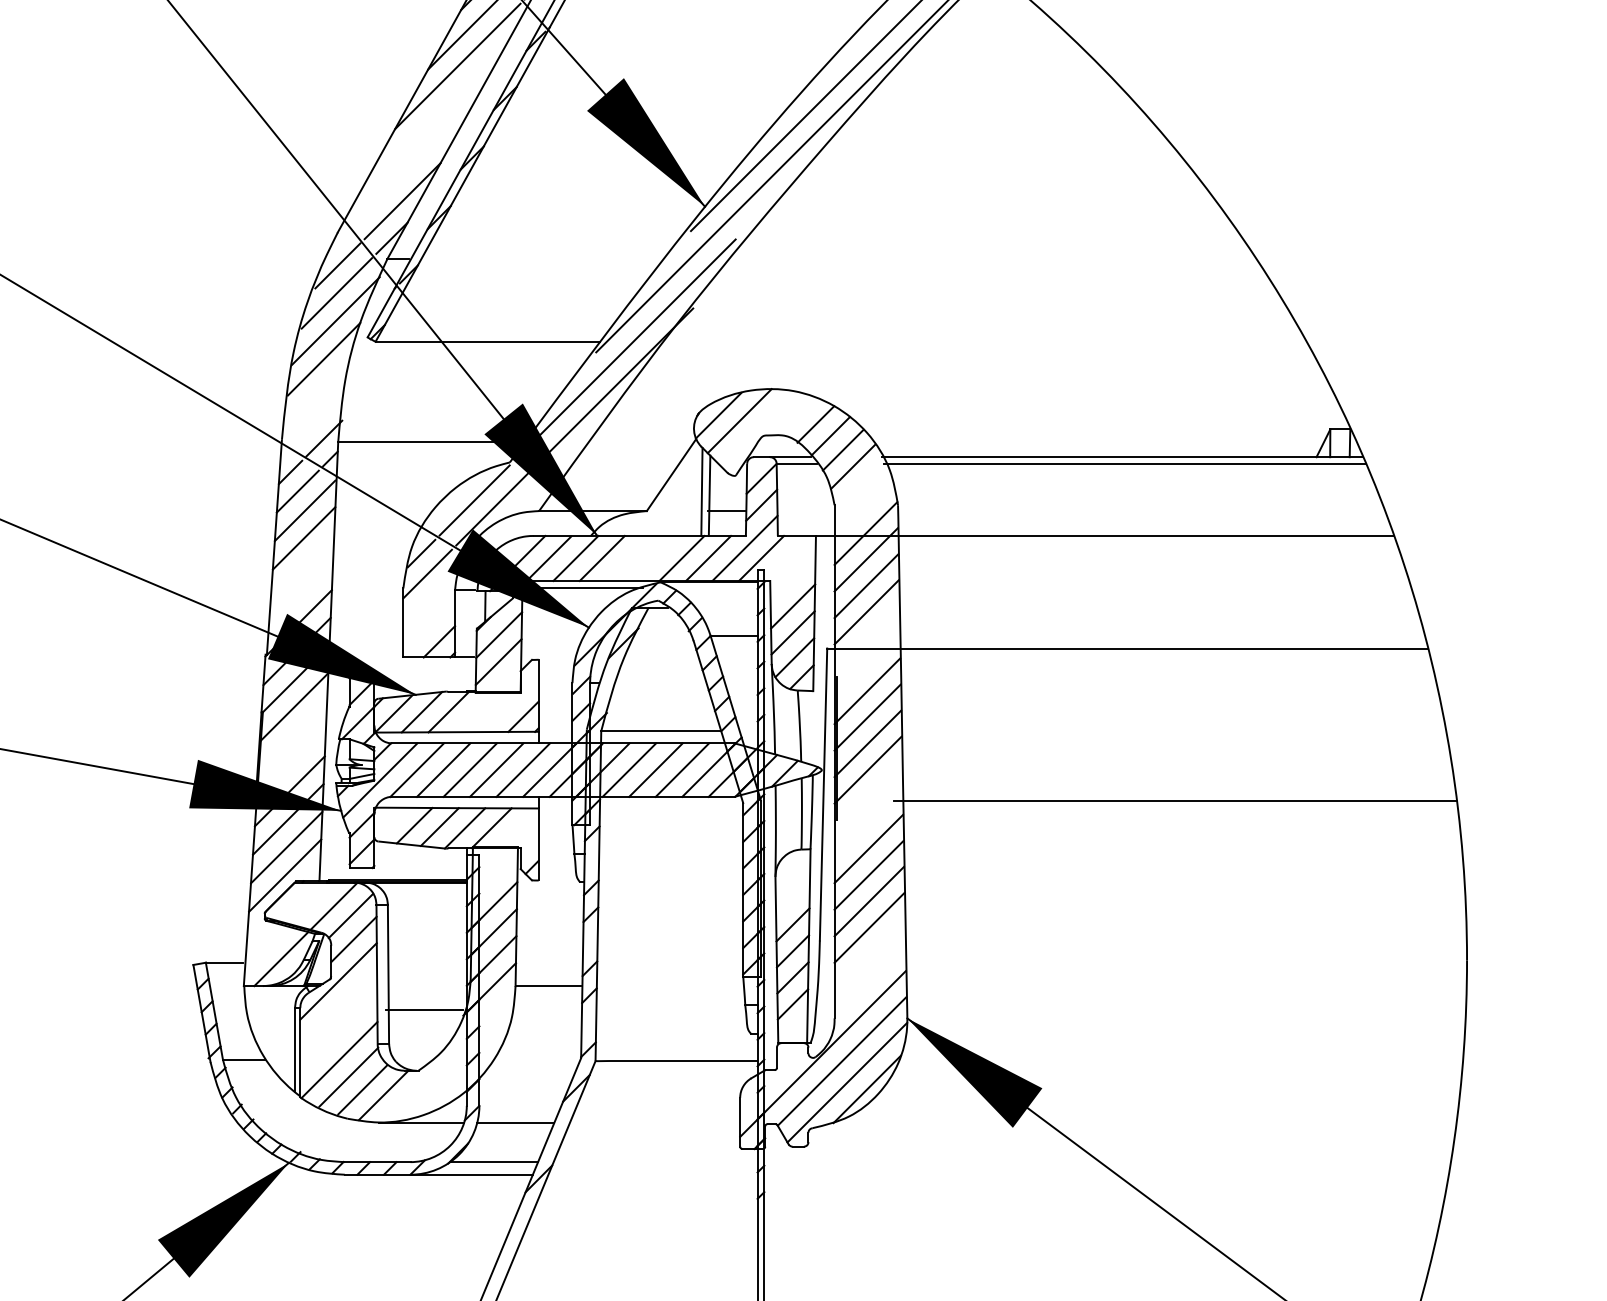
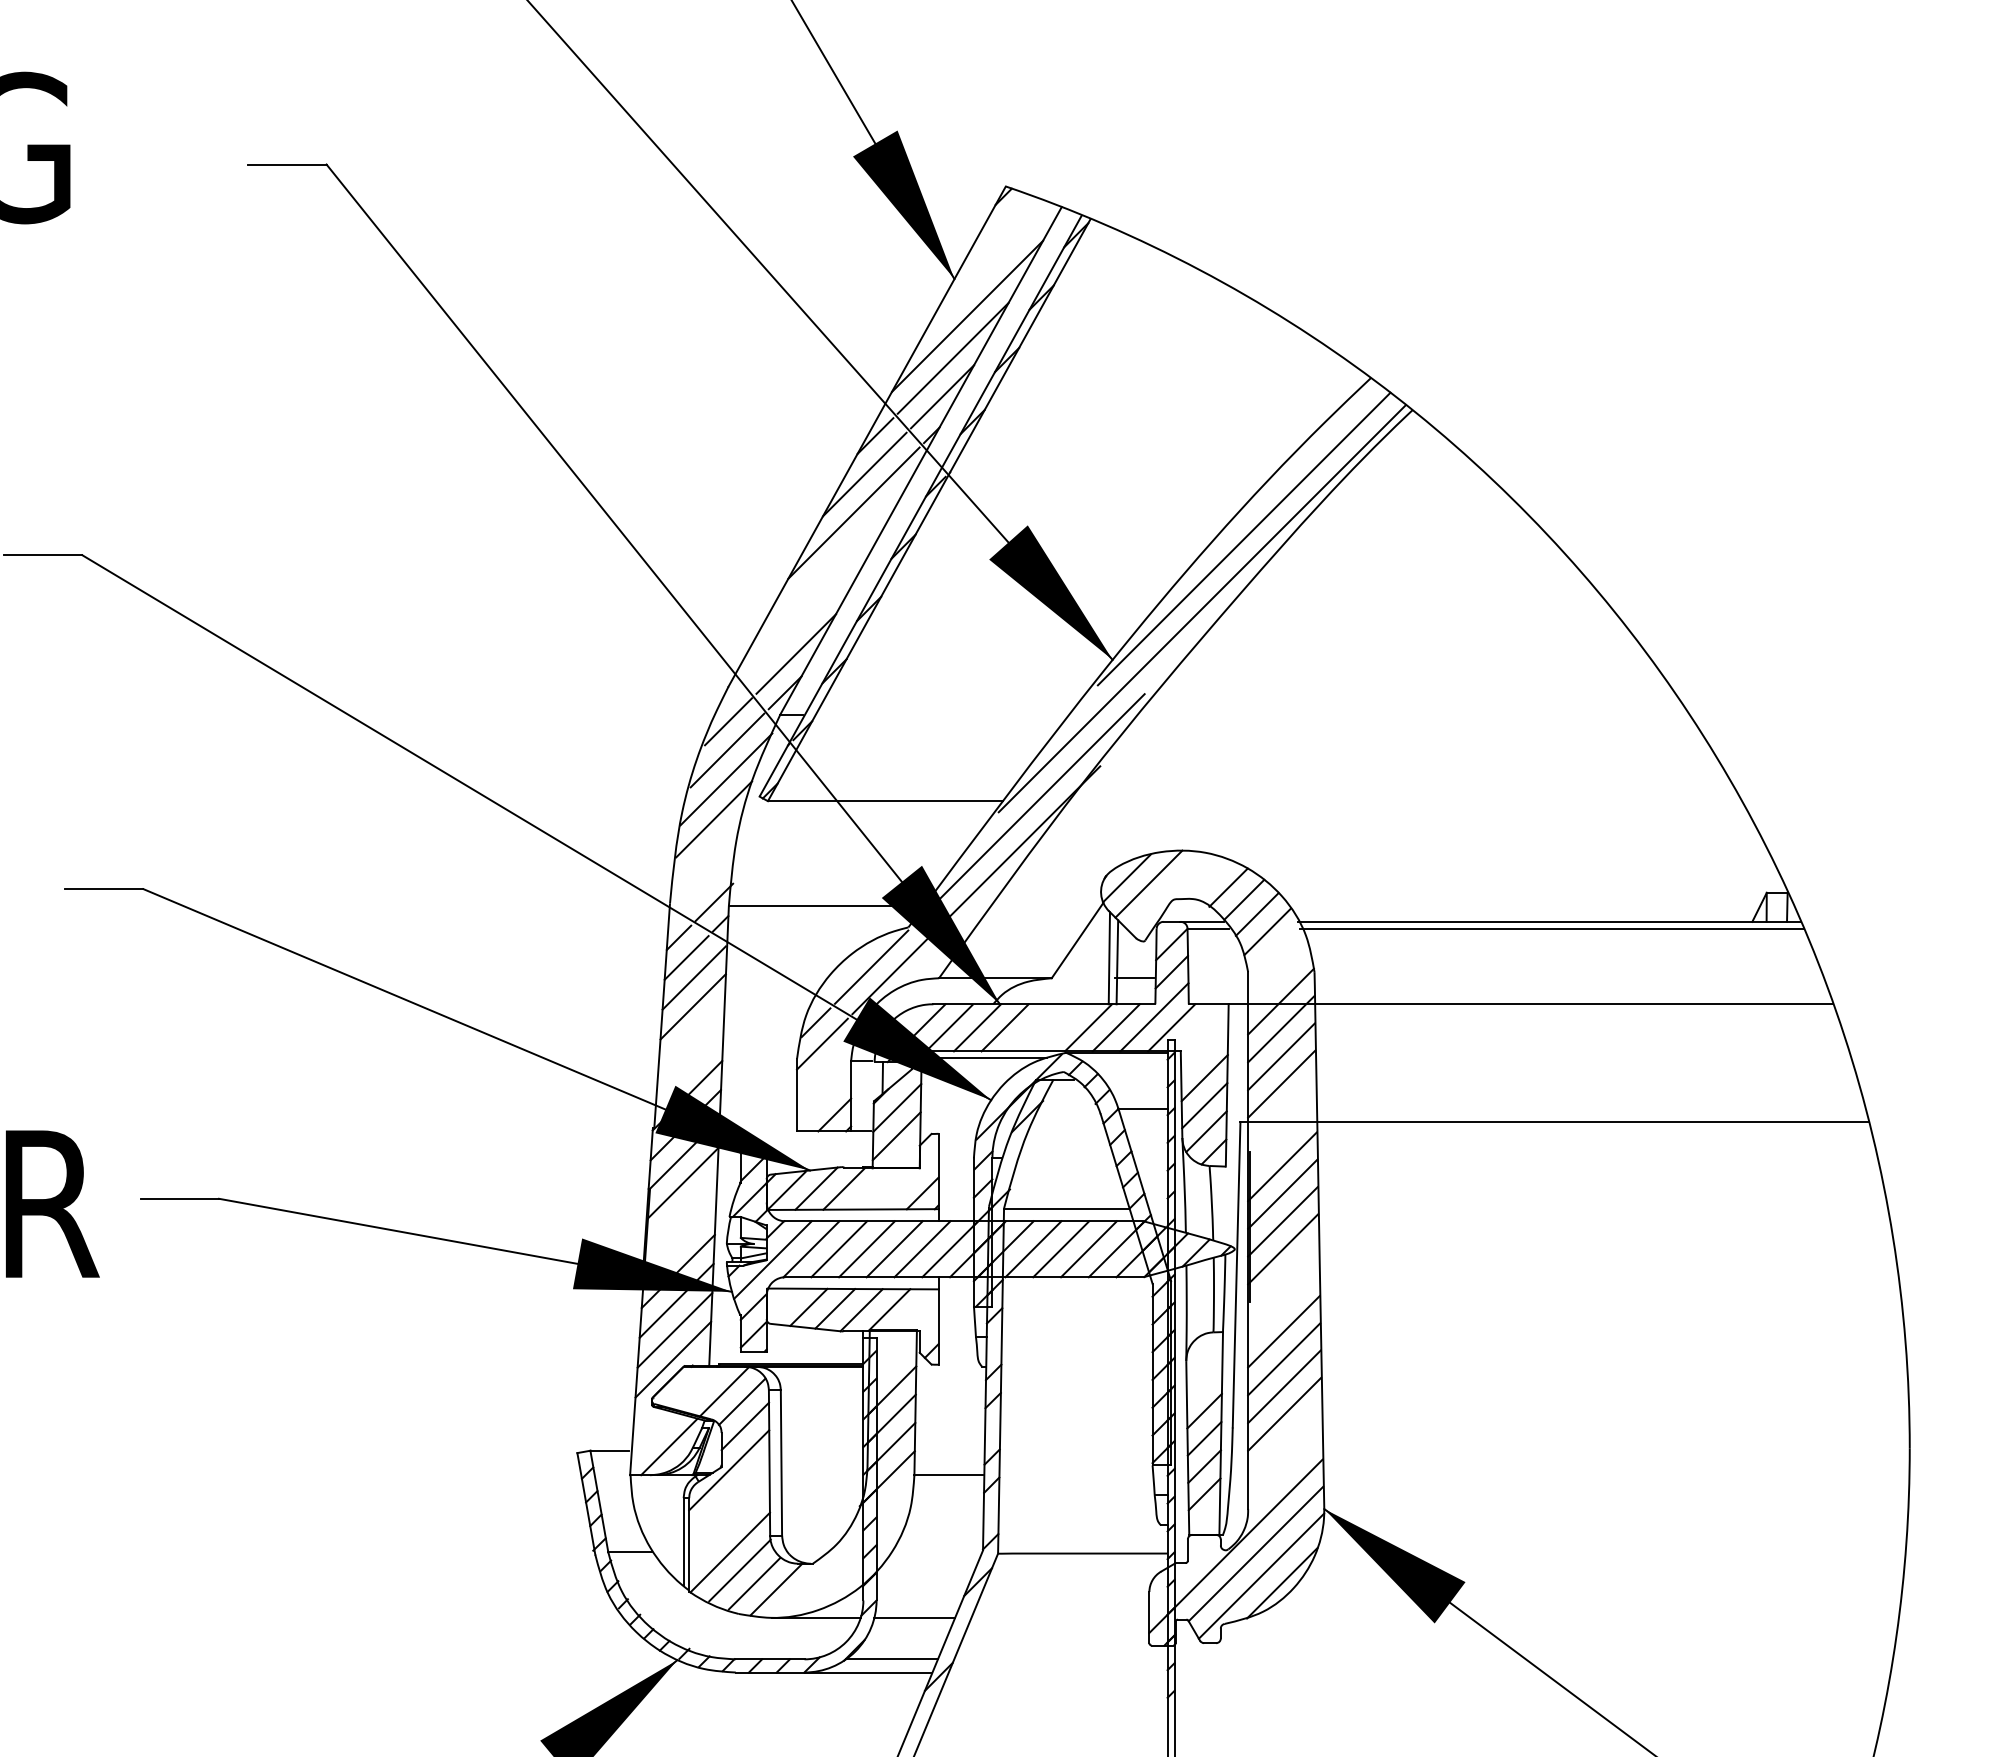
line: (1175, 800) -> (1604, 1281), removed
line: (423, 1009) -> (818, 1499), removed

